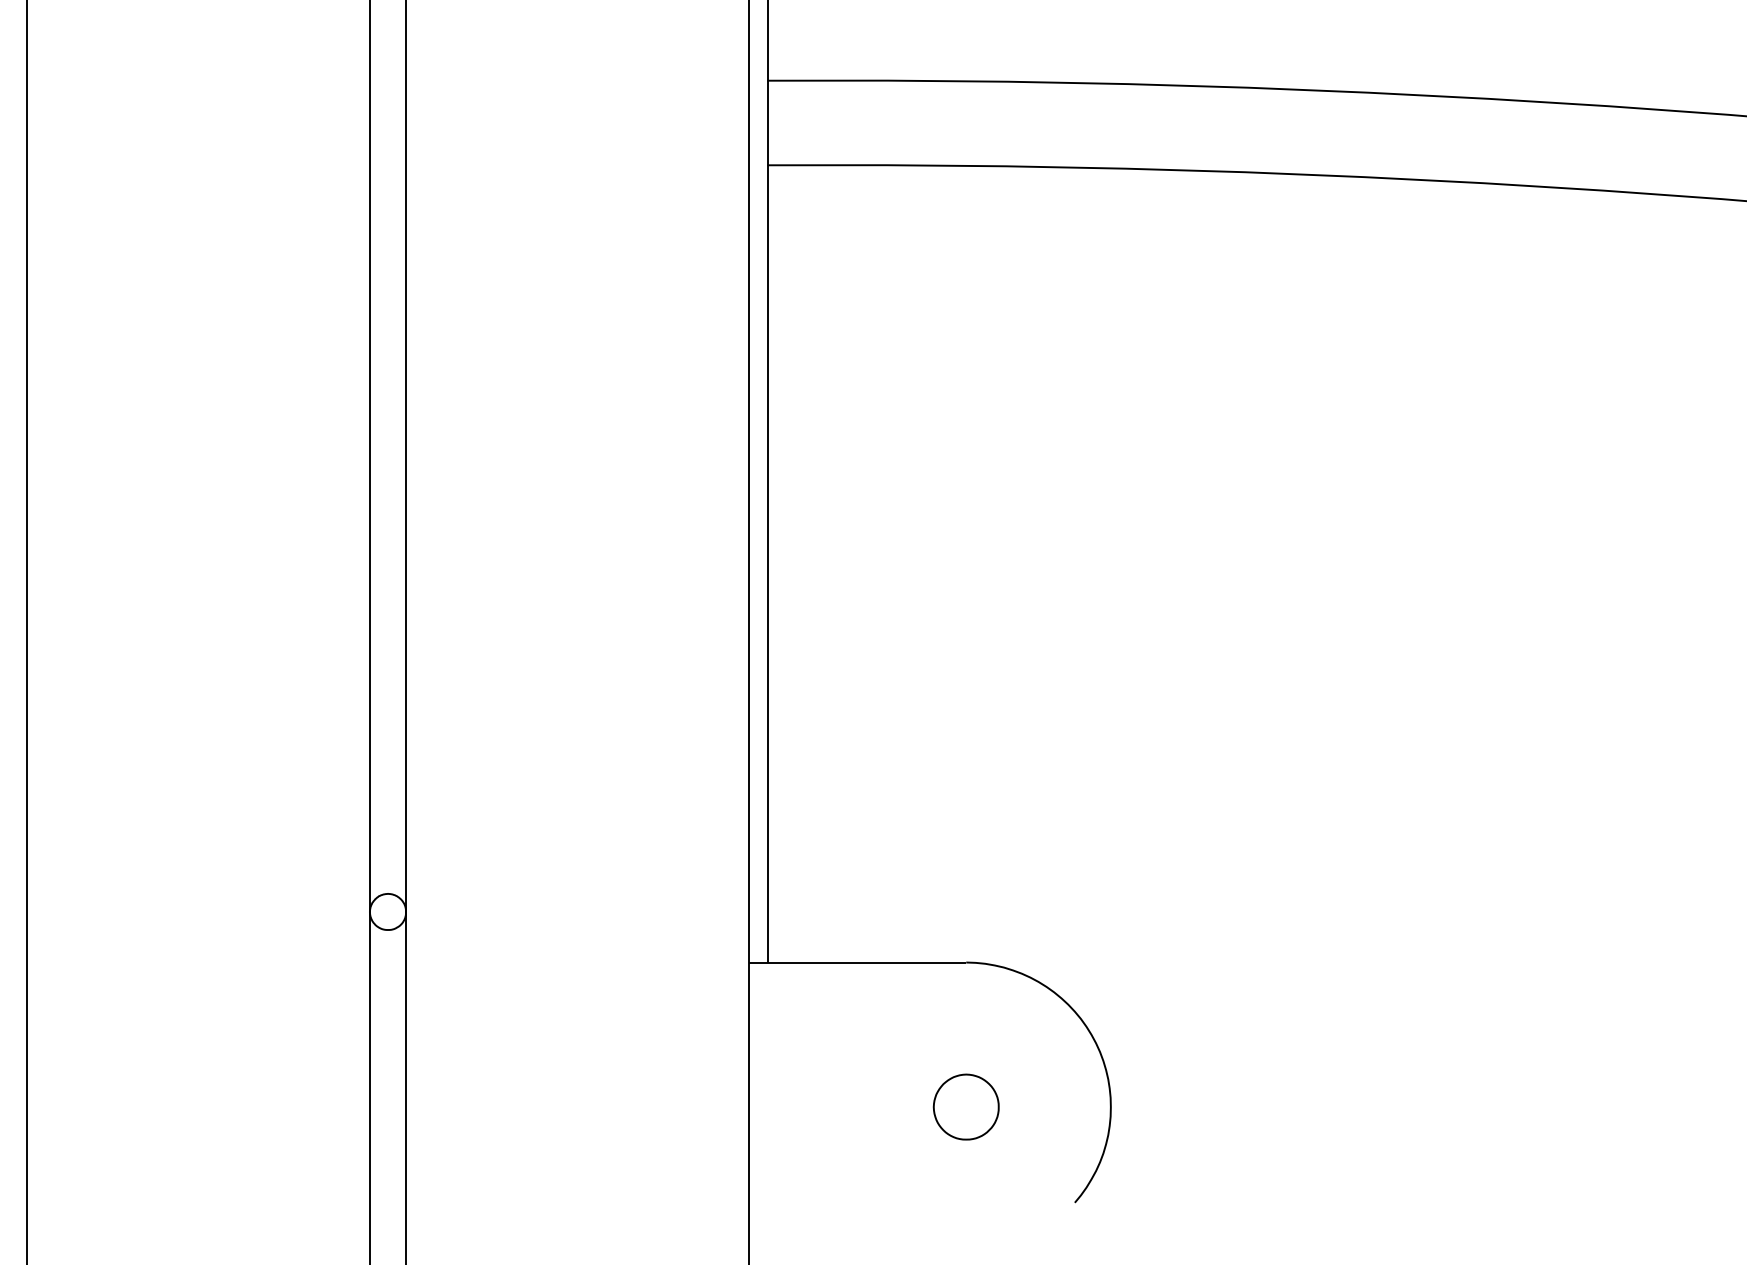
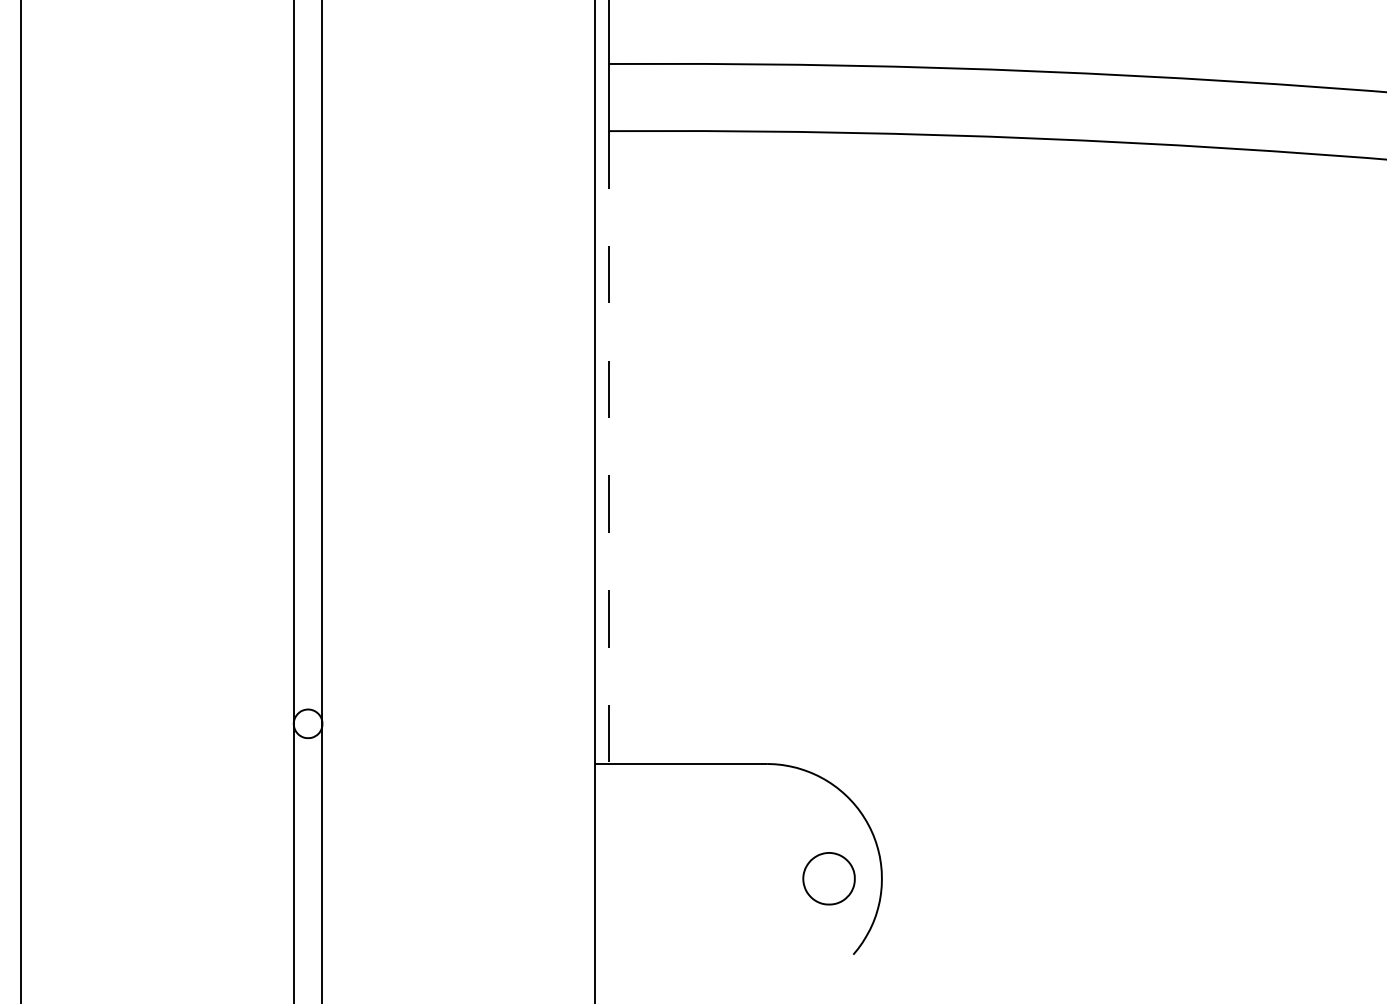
line: (767, 563) -> (609, 447), solid -> dashed
part: (965, 1106) -> (828, 878), moved

